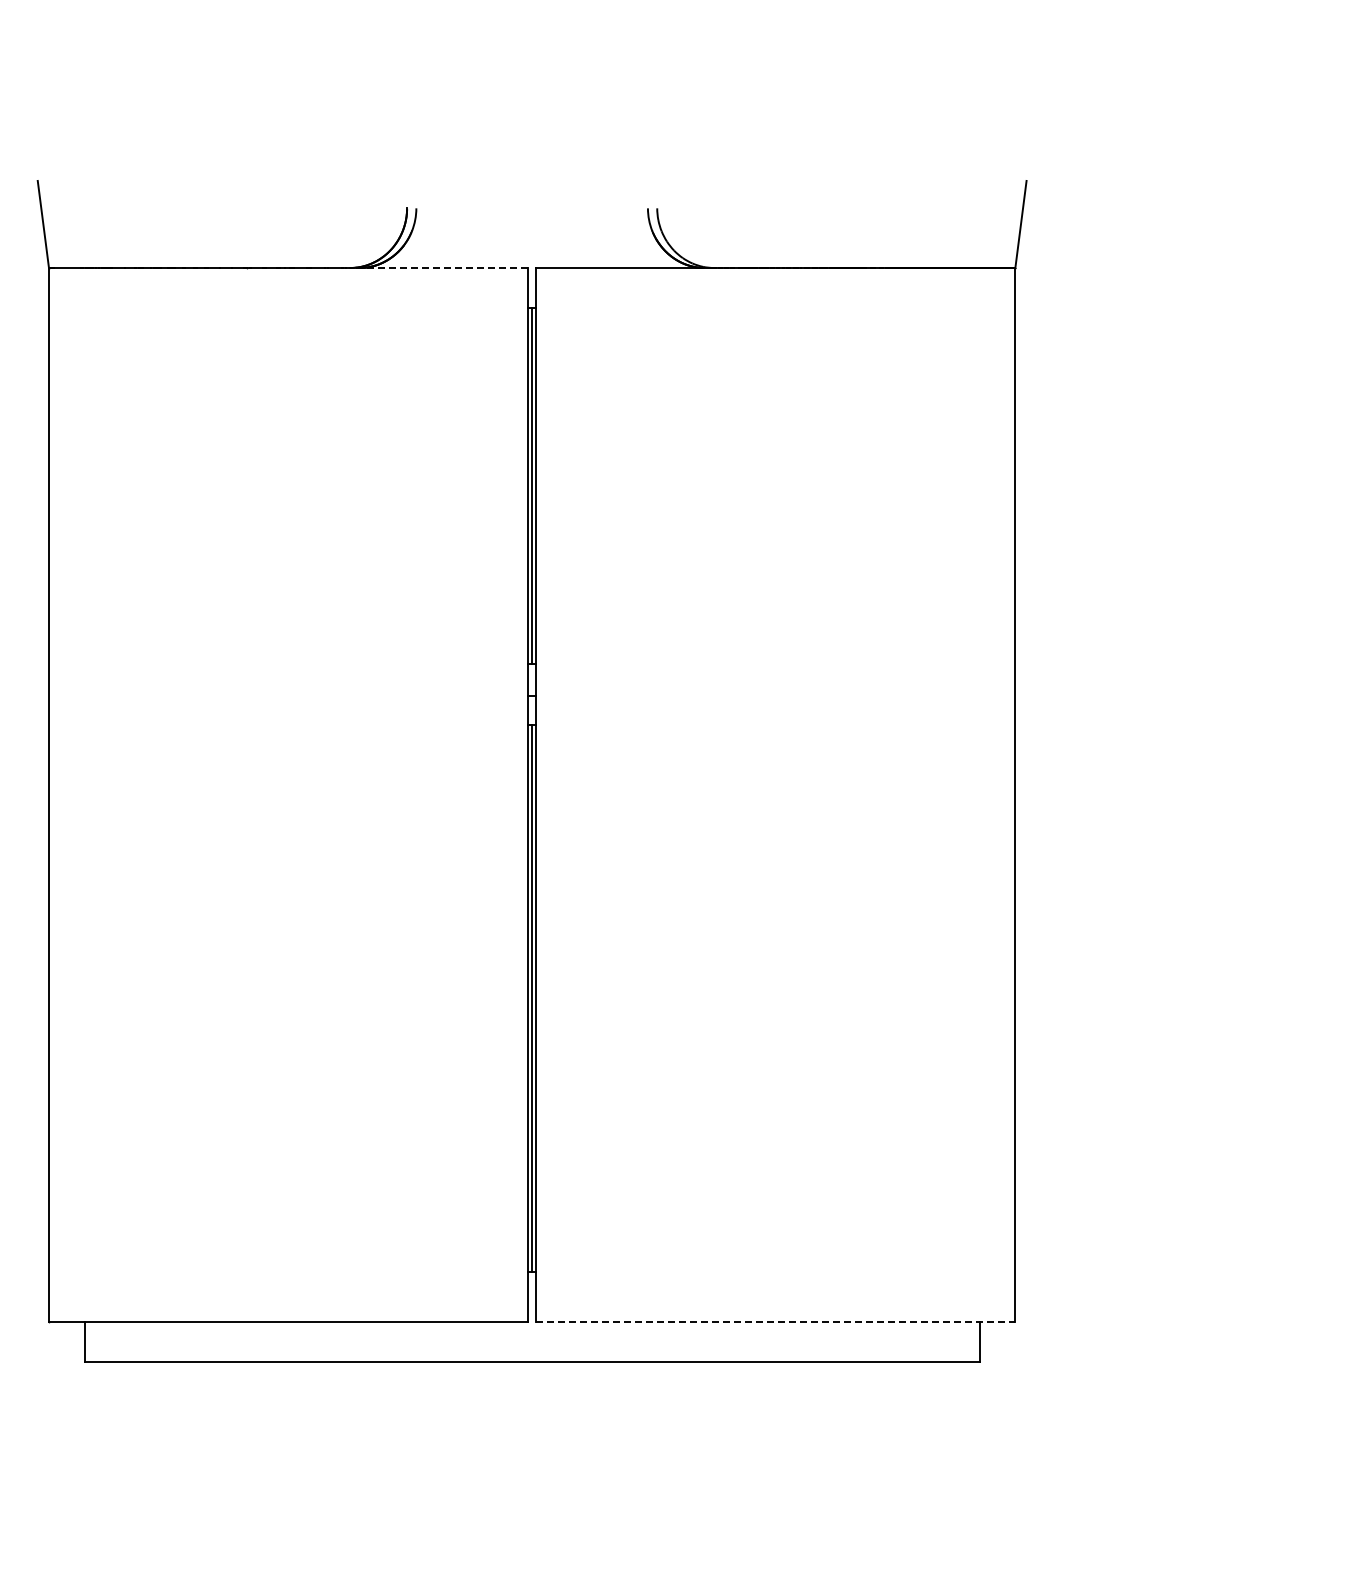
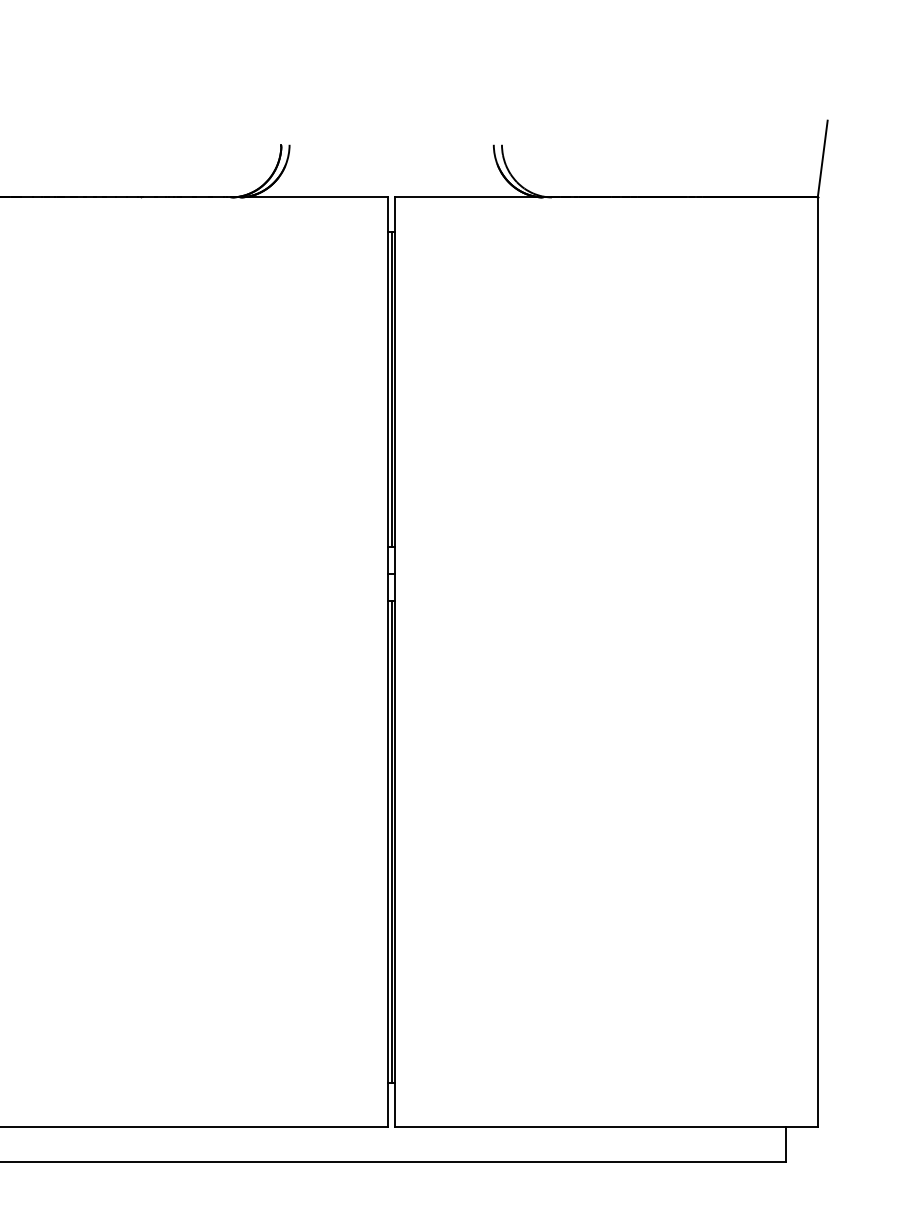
line: (439, 268) -> (309, 197), dashed -> solid
line: (775, 1321) -> (606, 1126), dashed -> solid

